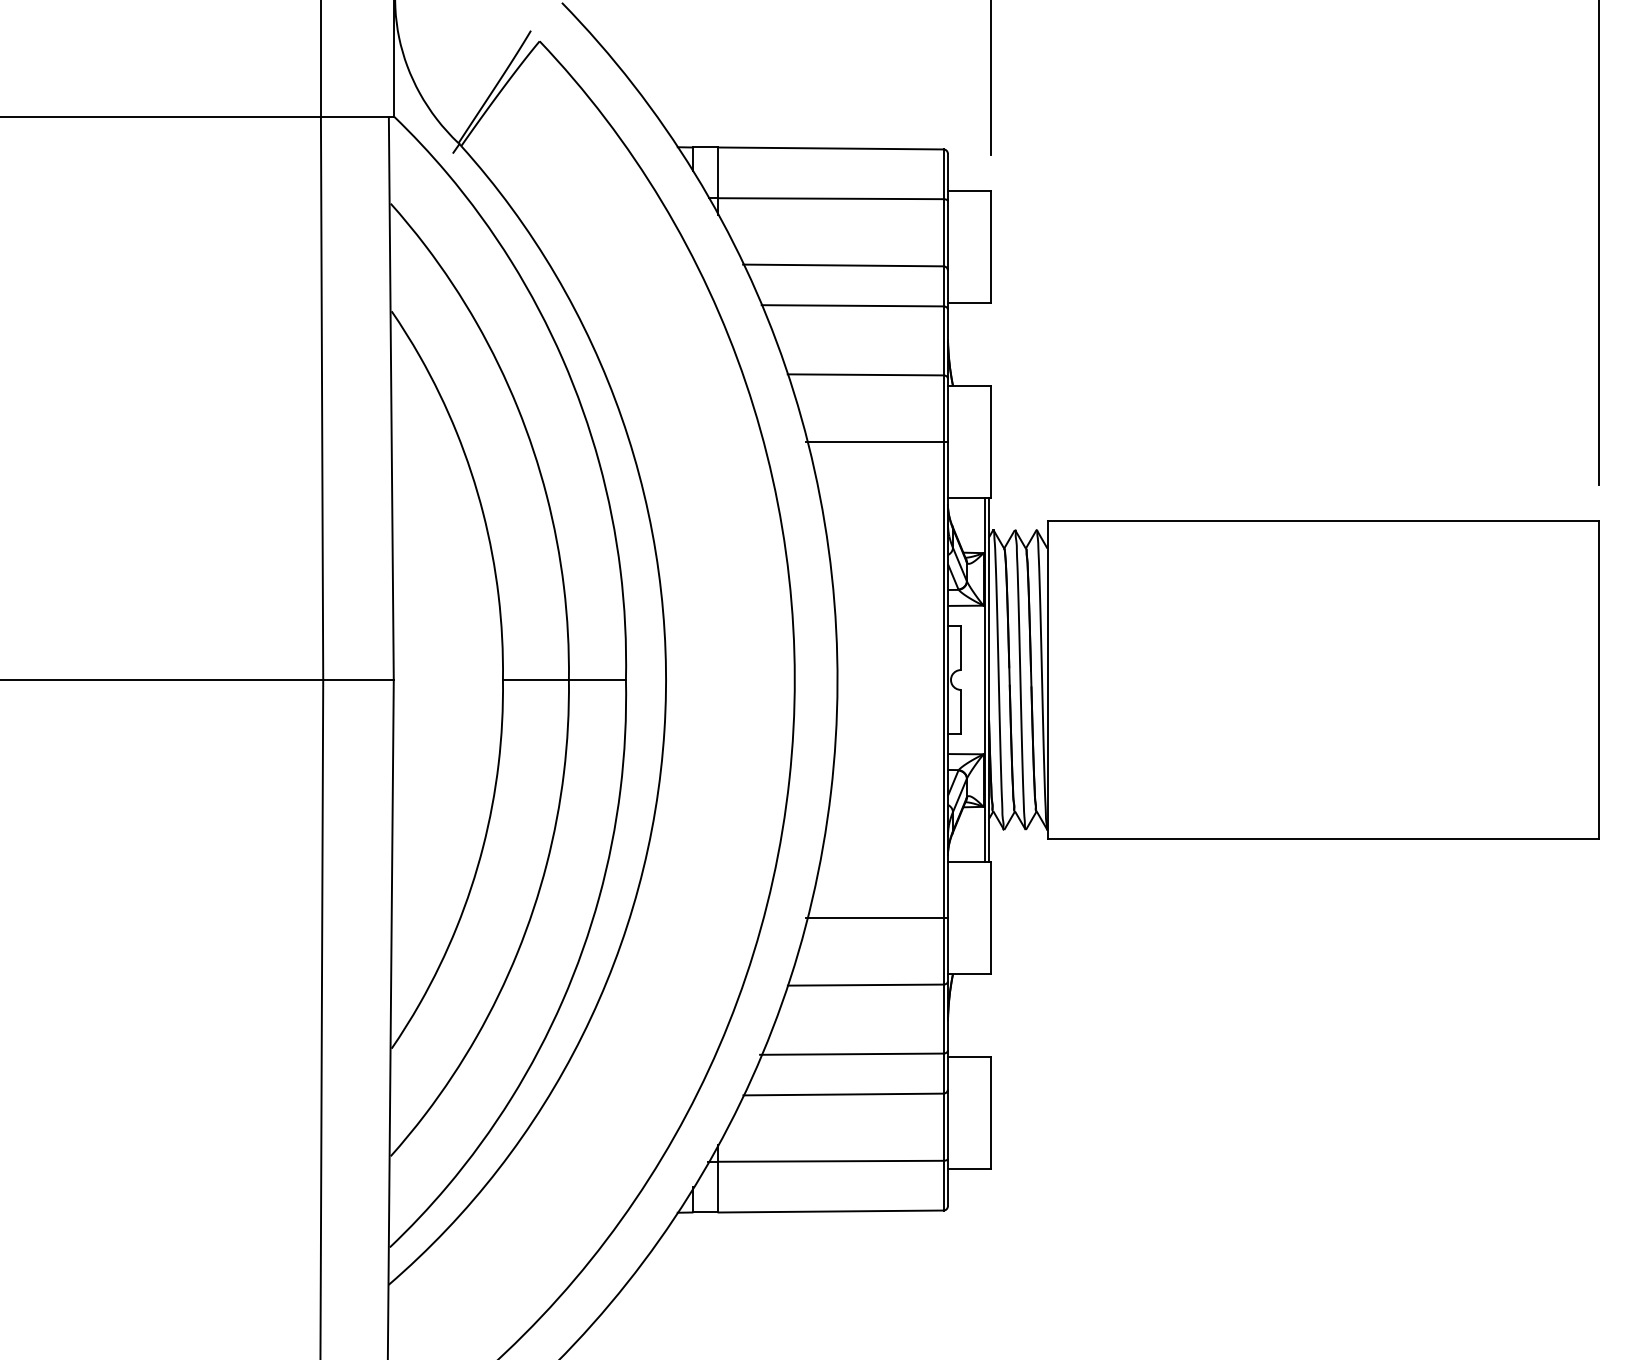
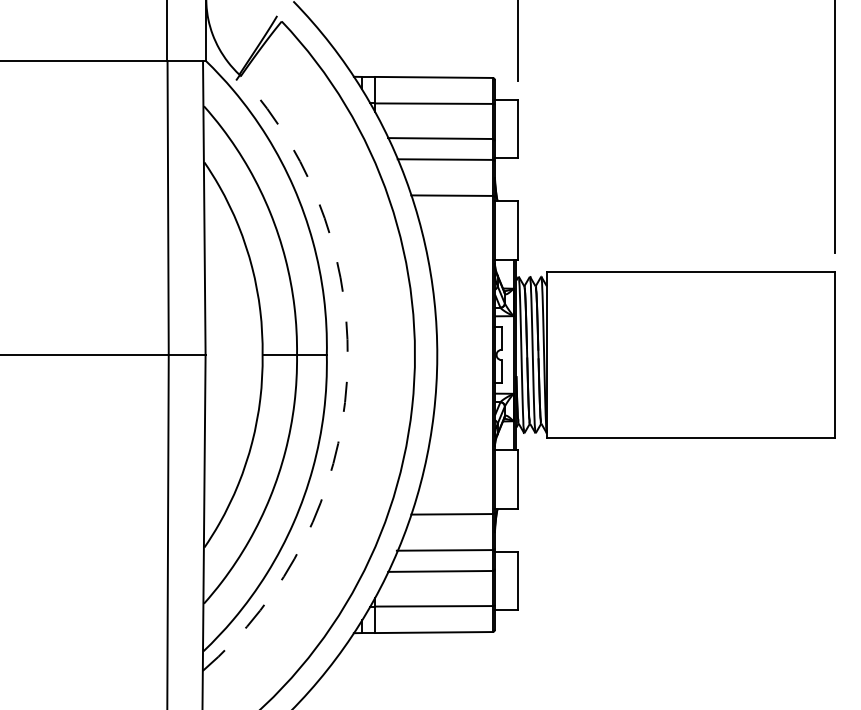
line: (876, 441) -> (457, 230), removed
arc: (663, 730) -> (346, 381), solid -> dashed
line: (876, 918) -> (457, 479), removed

